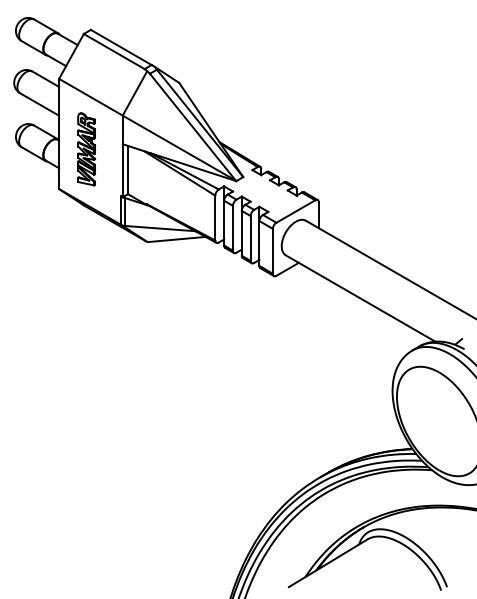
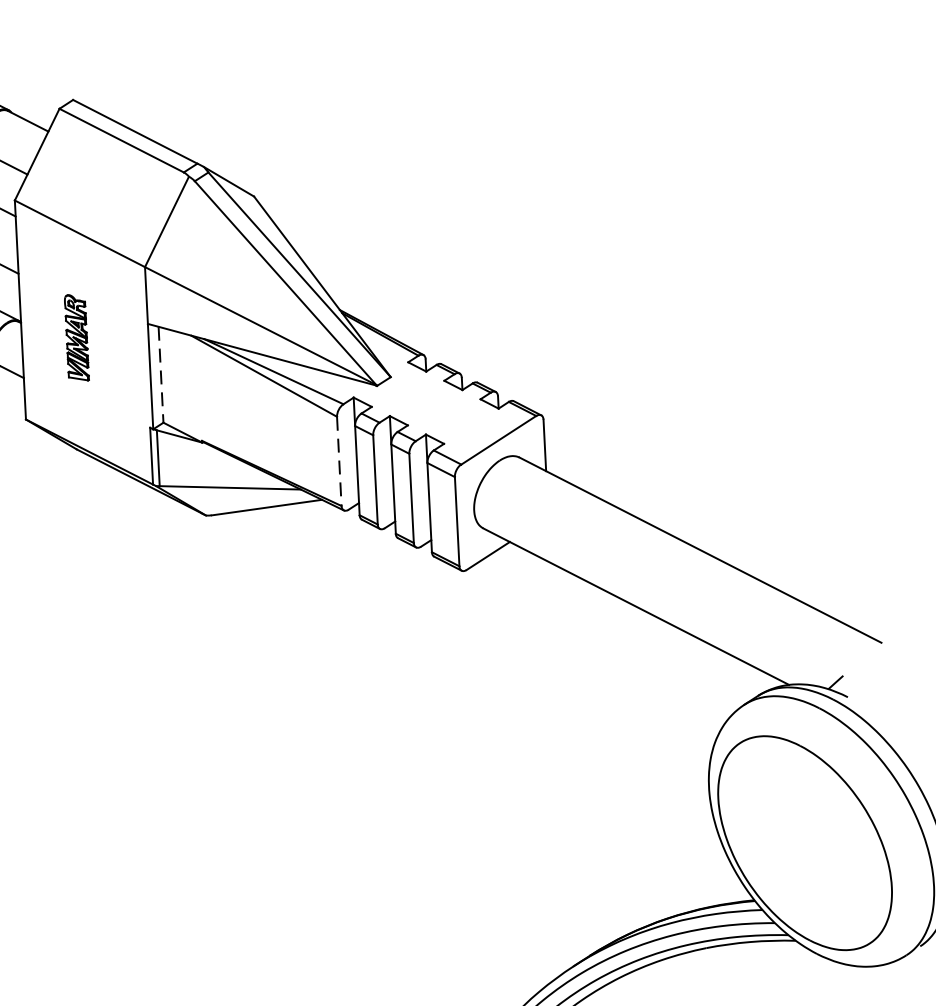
part: (86, 149) -> (76, 338), size x0.6
line: (128, 170) -> (161, 375), solid -> dashed
line: (215, 218) -> (339, 462), solid -> dashed

